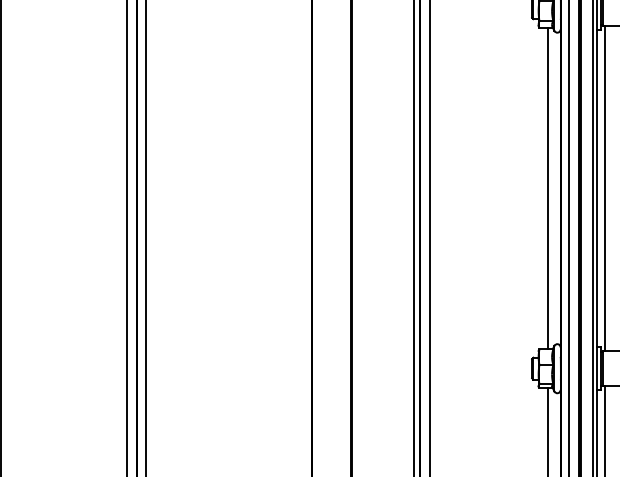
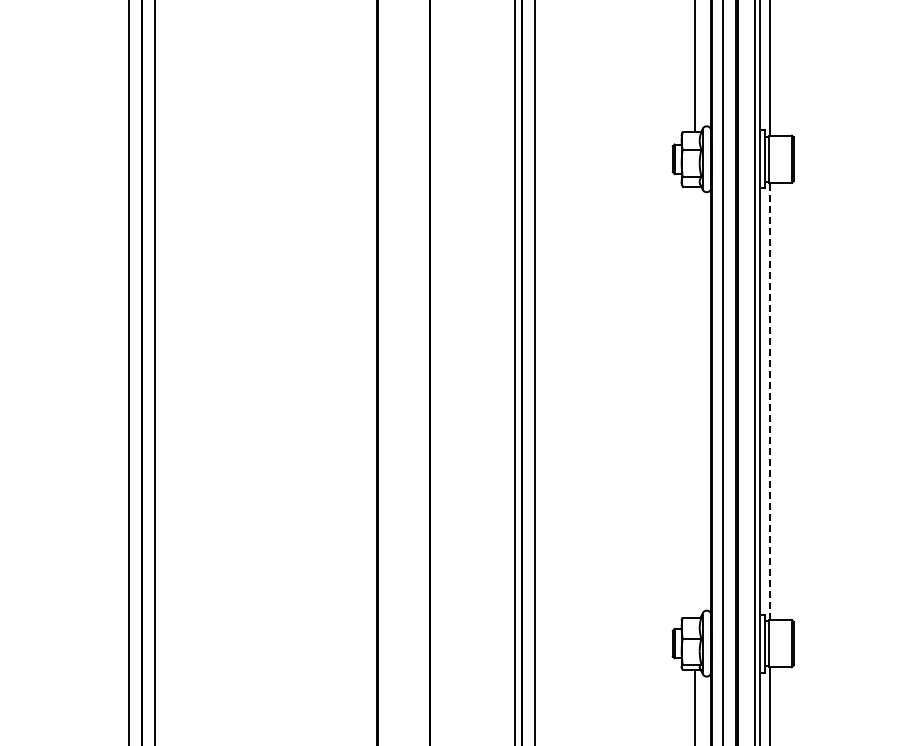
line: (604, 187) -> (770, 400), solid -> dashed
line: (548, 188) -> (694, 401), removed

